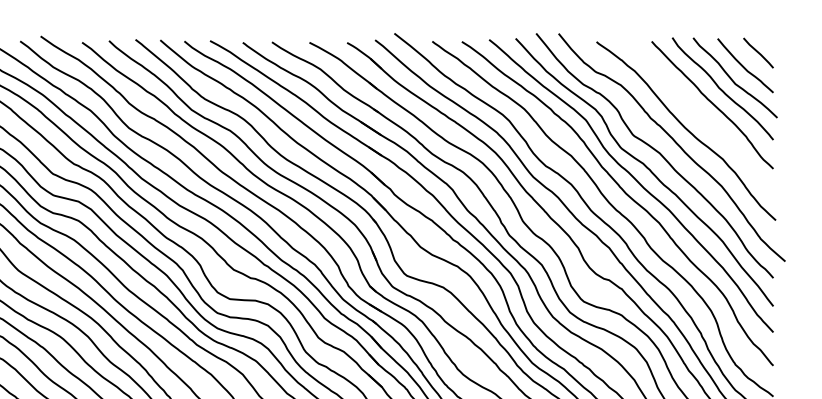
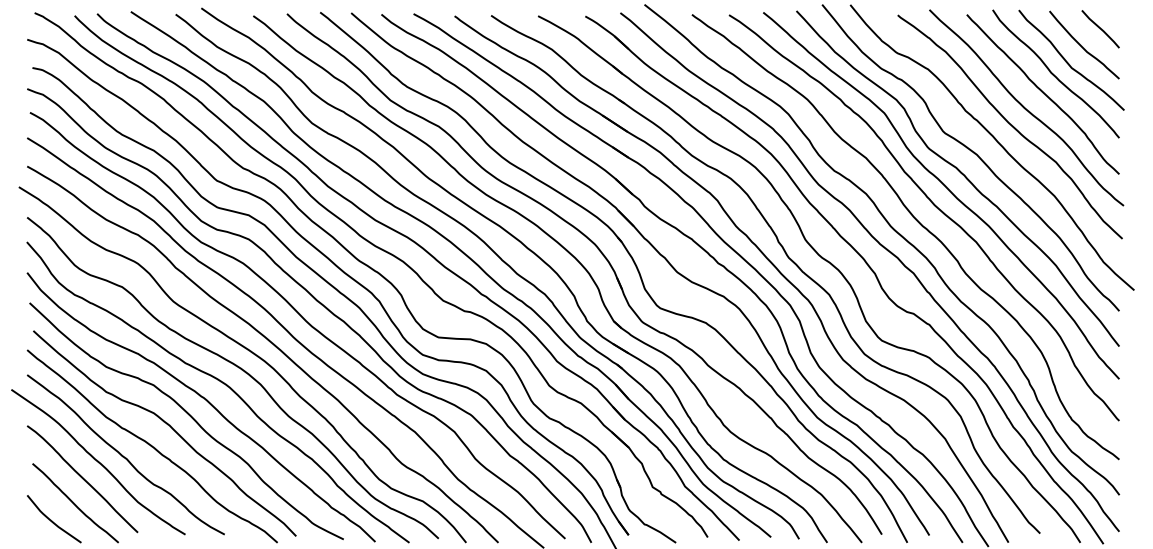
curve: (698, 115) -> (1025, 107), added

